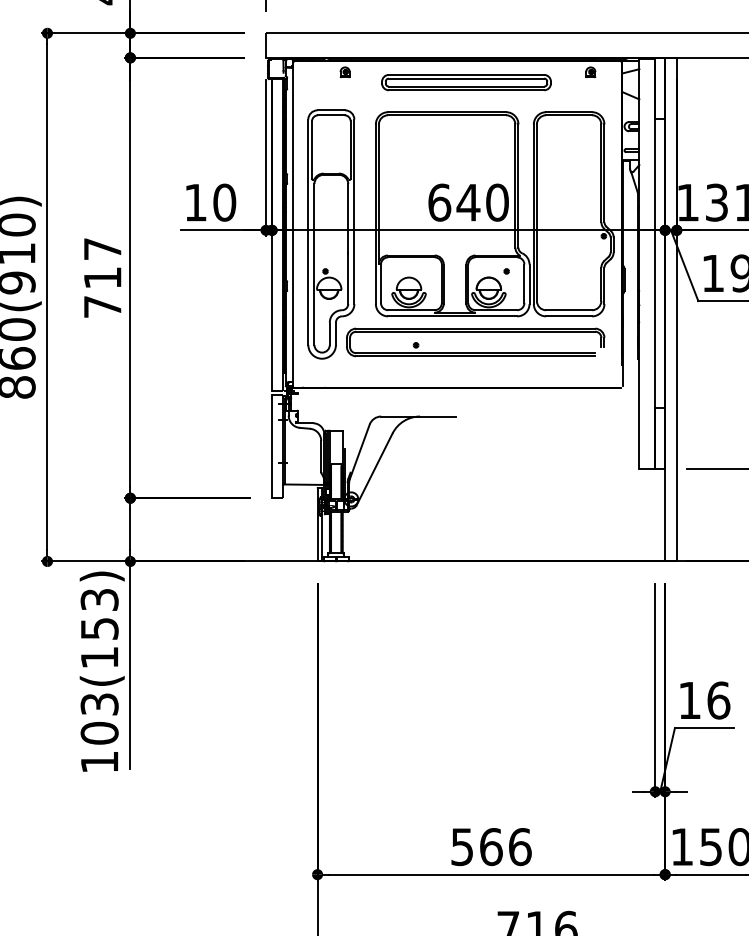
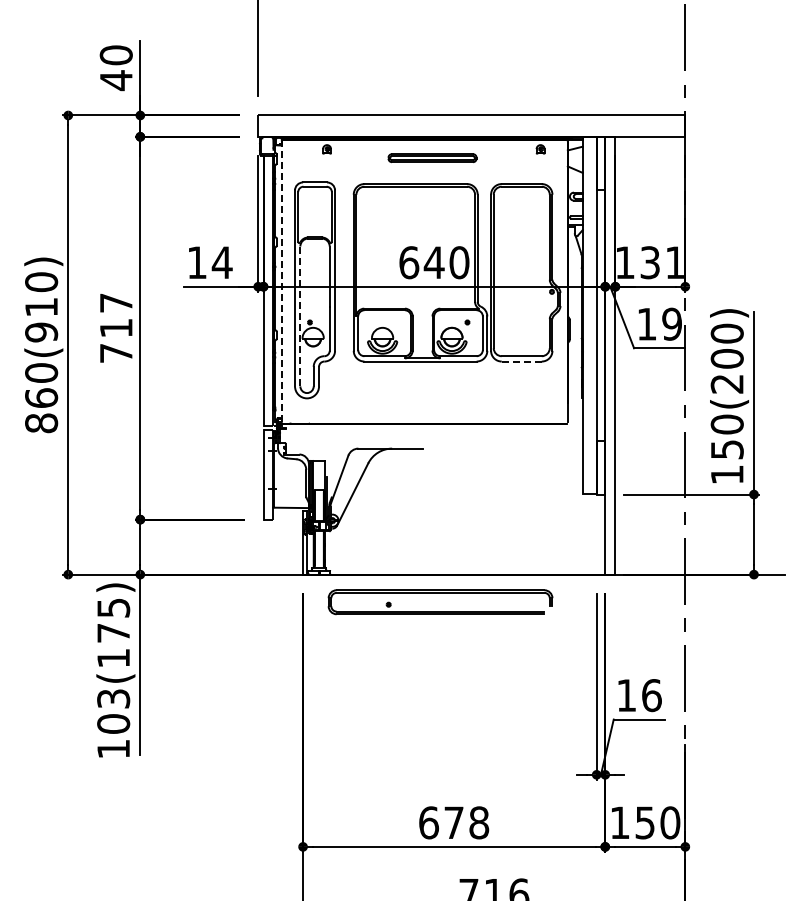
part: (466, 81) -> (432, 157), size x0.6
text: (223, 202) -> (221, 262), 10 -> 14
line: (292, 224) -> (281, 281), solid -> dashed
line: (314, 264) -> (300, 316), solid -> dashed
line: (569, 316) -> (522, 361), solid -> dashed
part: (475, 332) -> (440, 593), moved
text: (99, 614) -> (113, 620), 103(153) -> 103(175)
text: (491, 846) -> (454, 822), 566 -> 678

